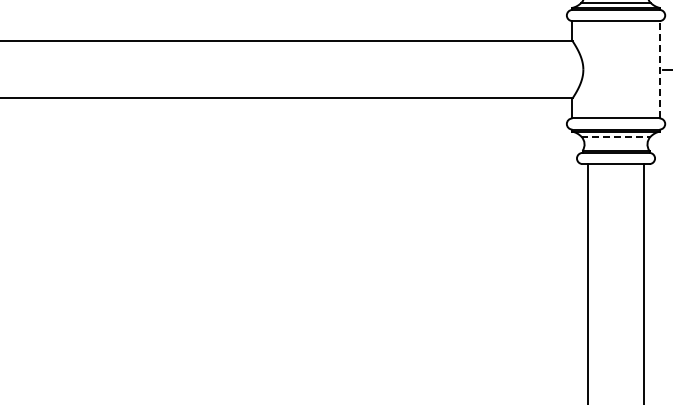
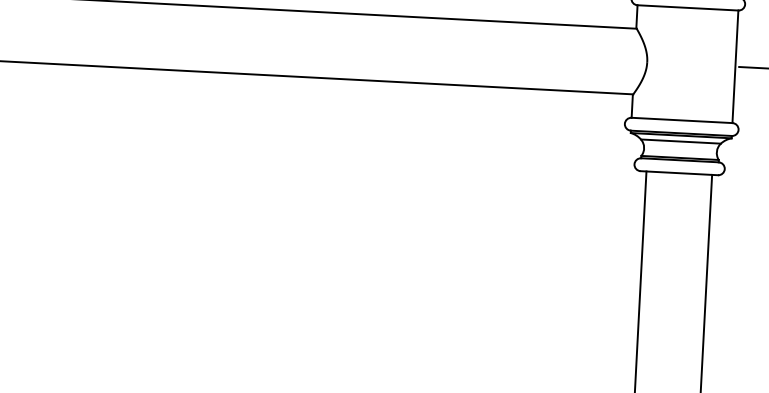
line: (659, 69) -> (735, 66), dashed -> solid
line: (616, 136) -> (681, 141), dashed -> solid

